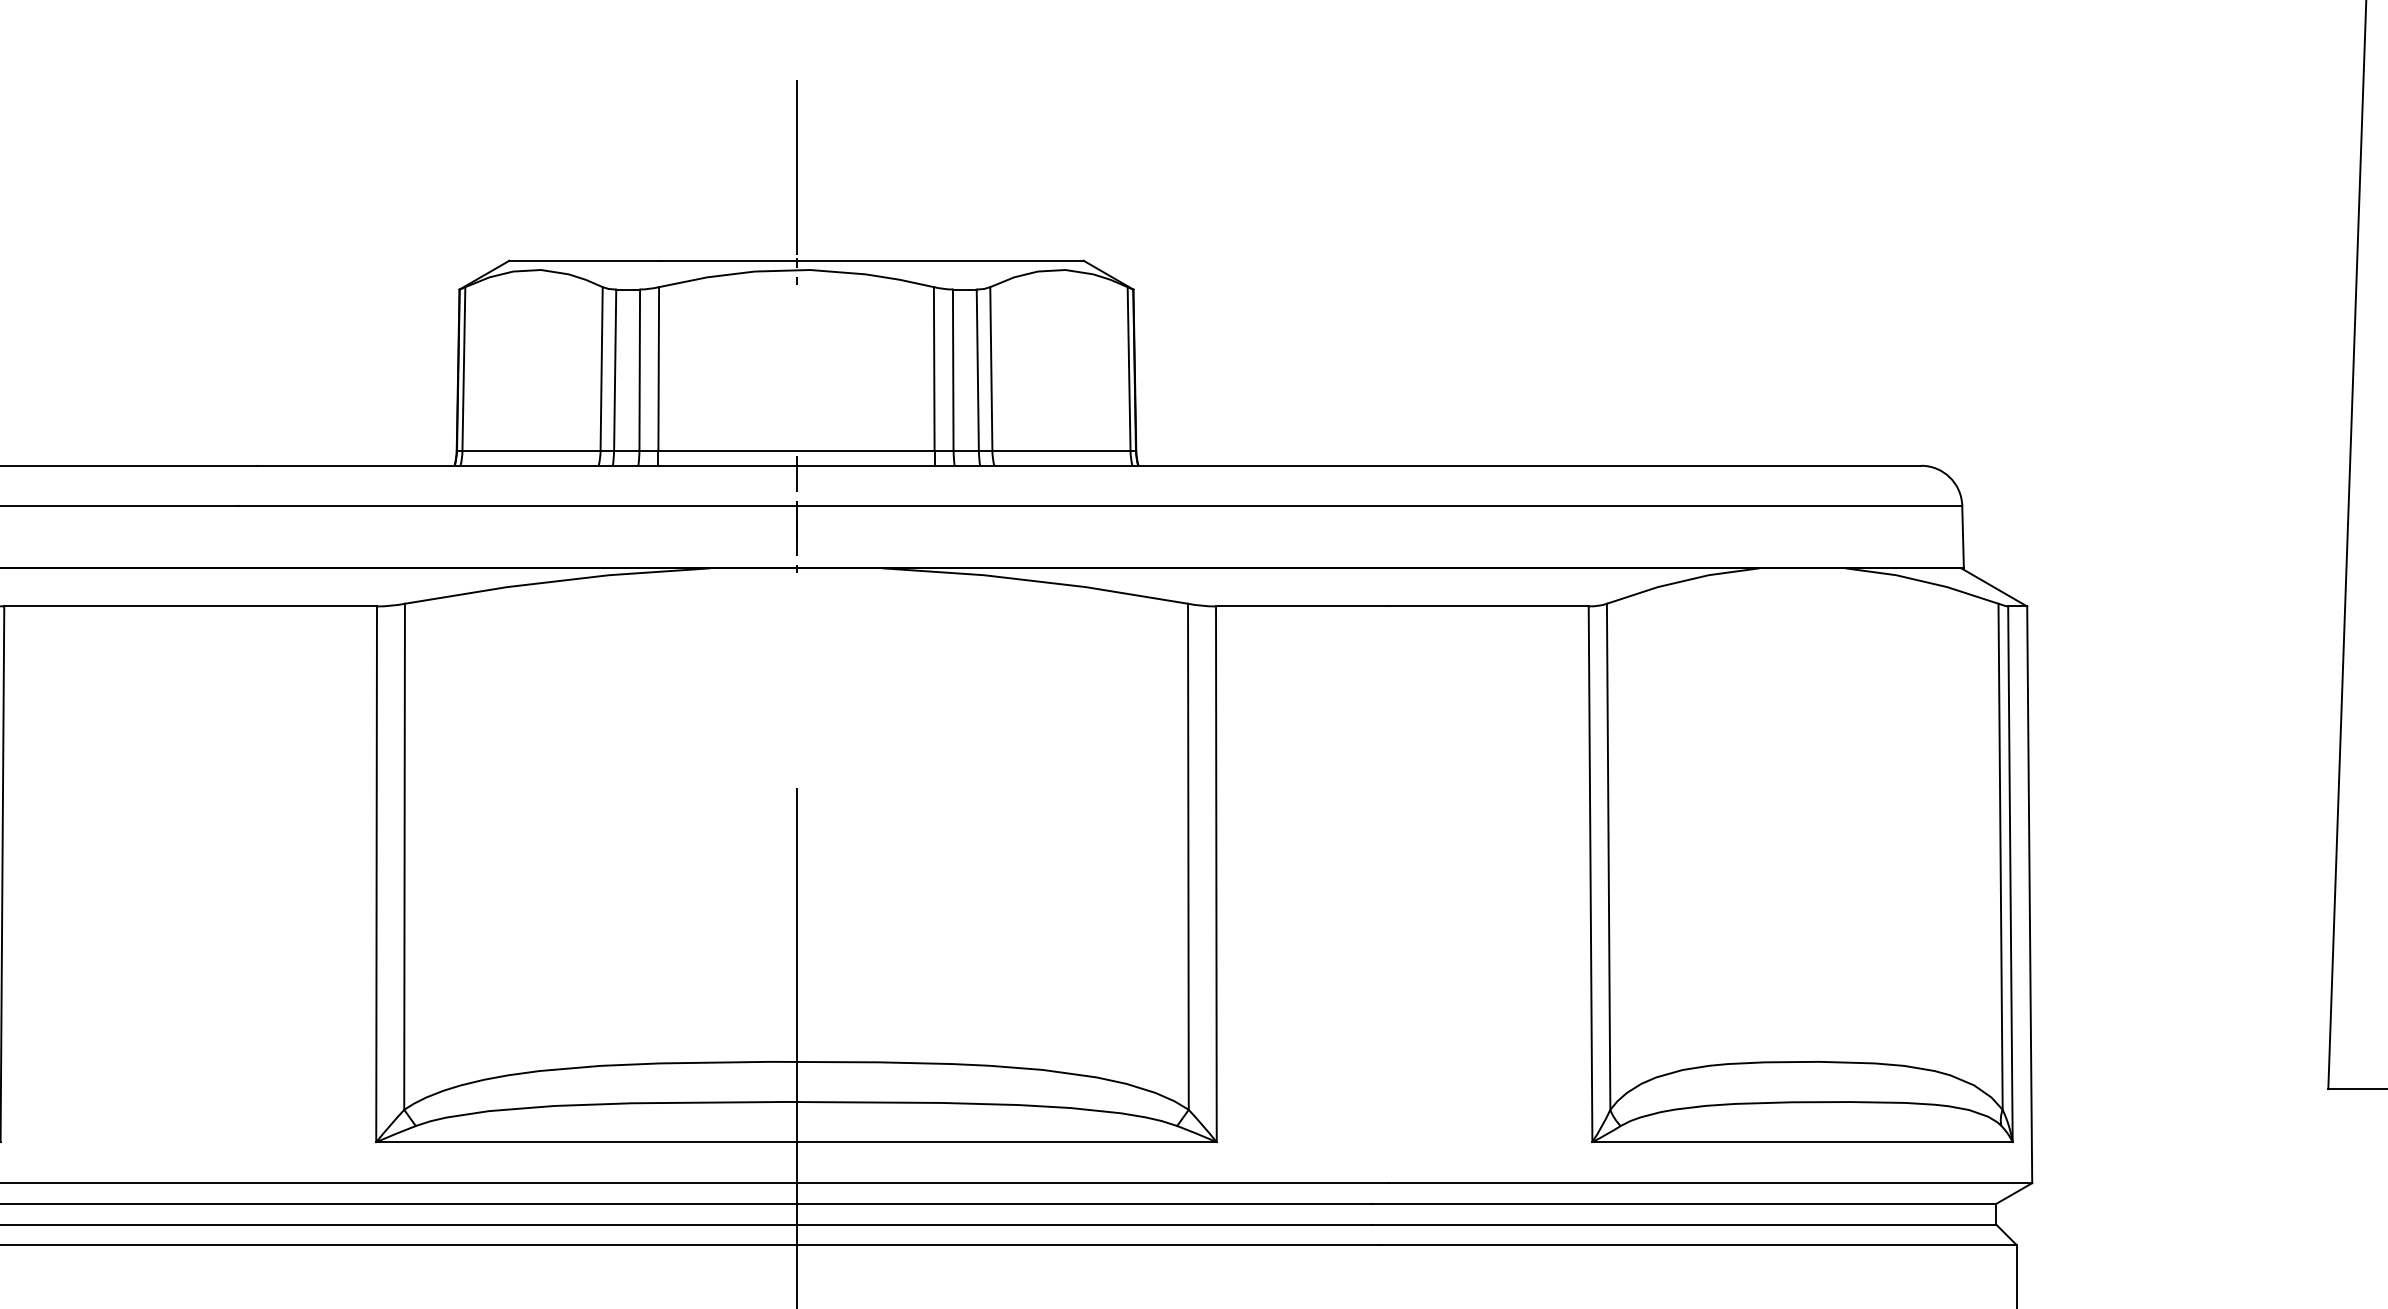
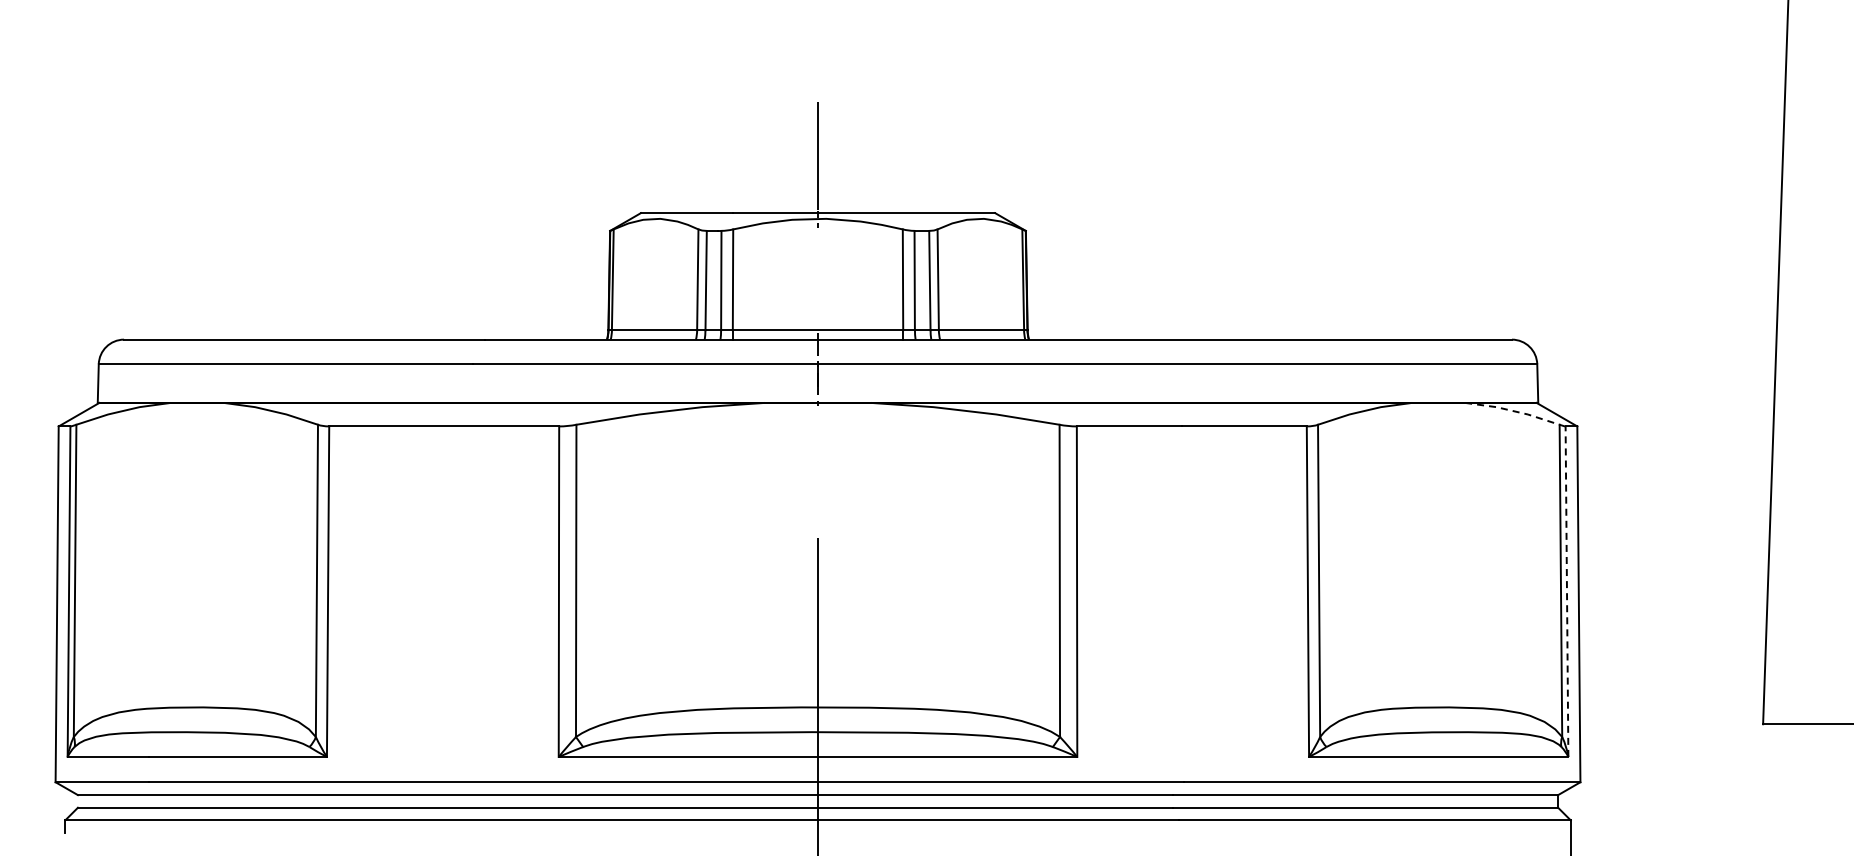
line: (1923, 582) -> (1513, 411), solid -> dashed
line: (2009, 873) -> (1566, 591), solid -> dashed

